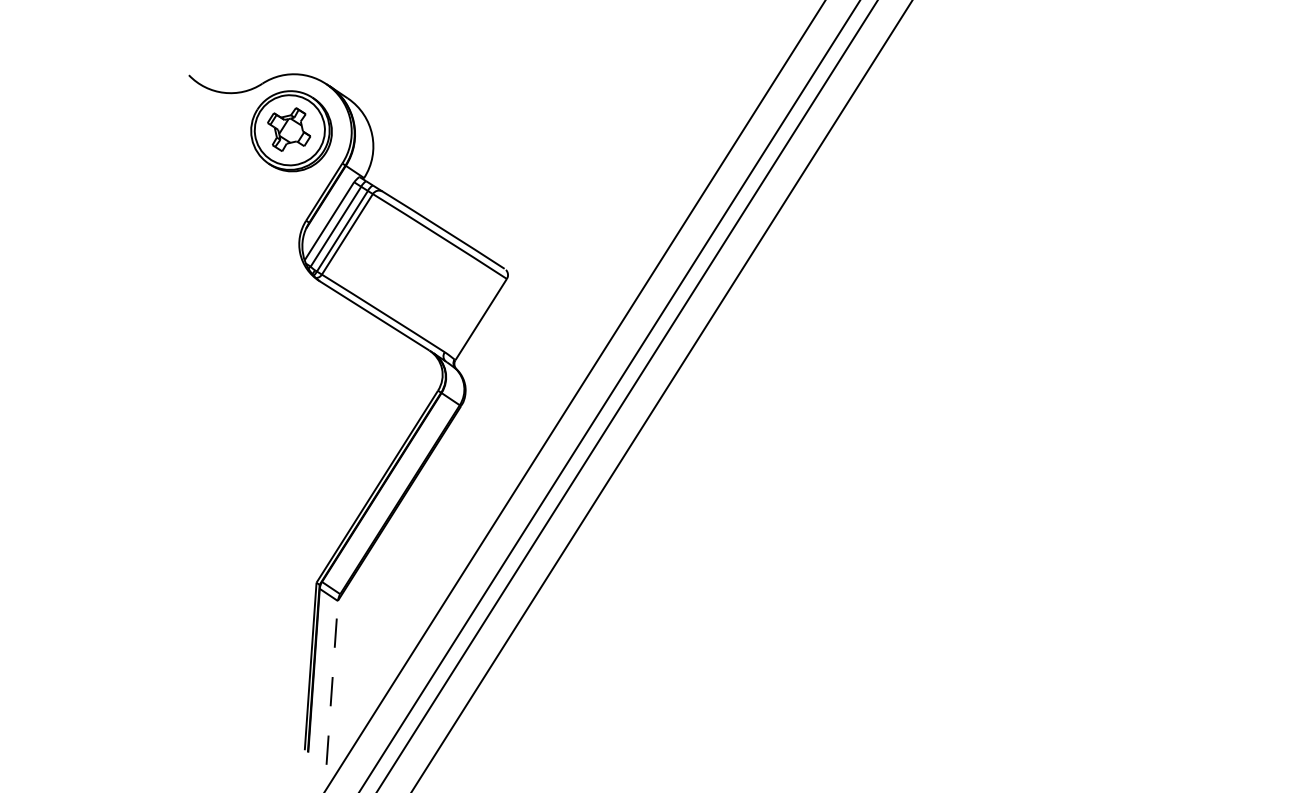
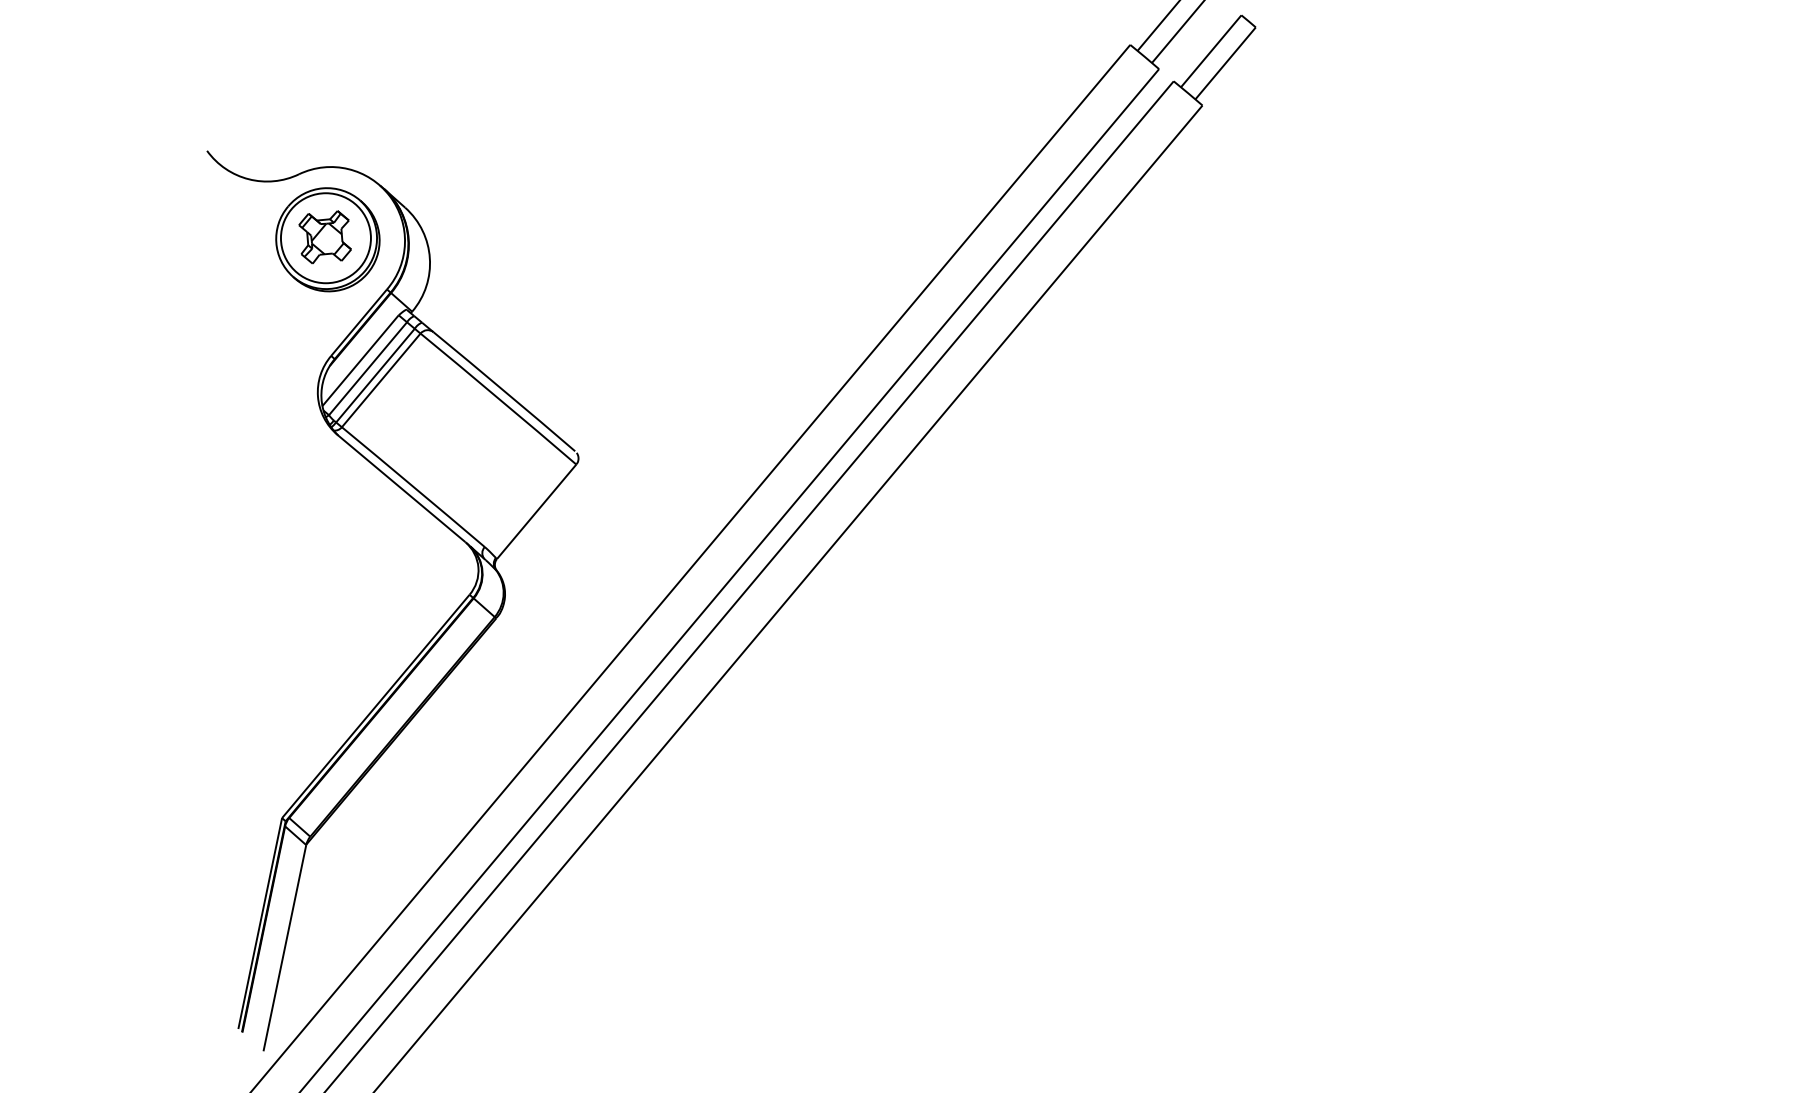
line: (331, 682) -> (284, 947), dashed -> solid

